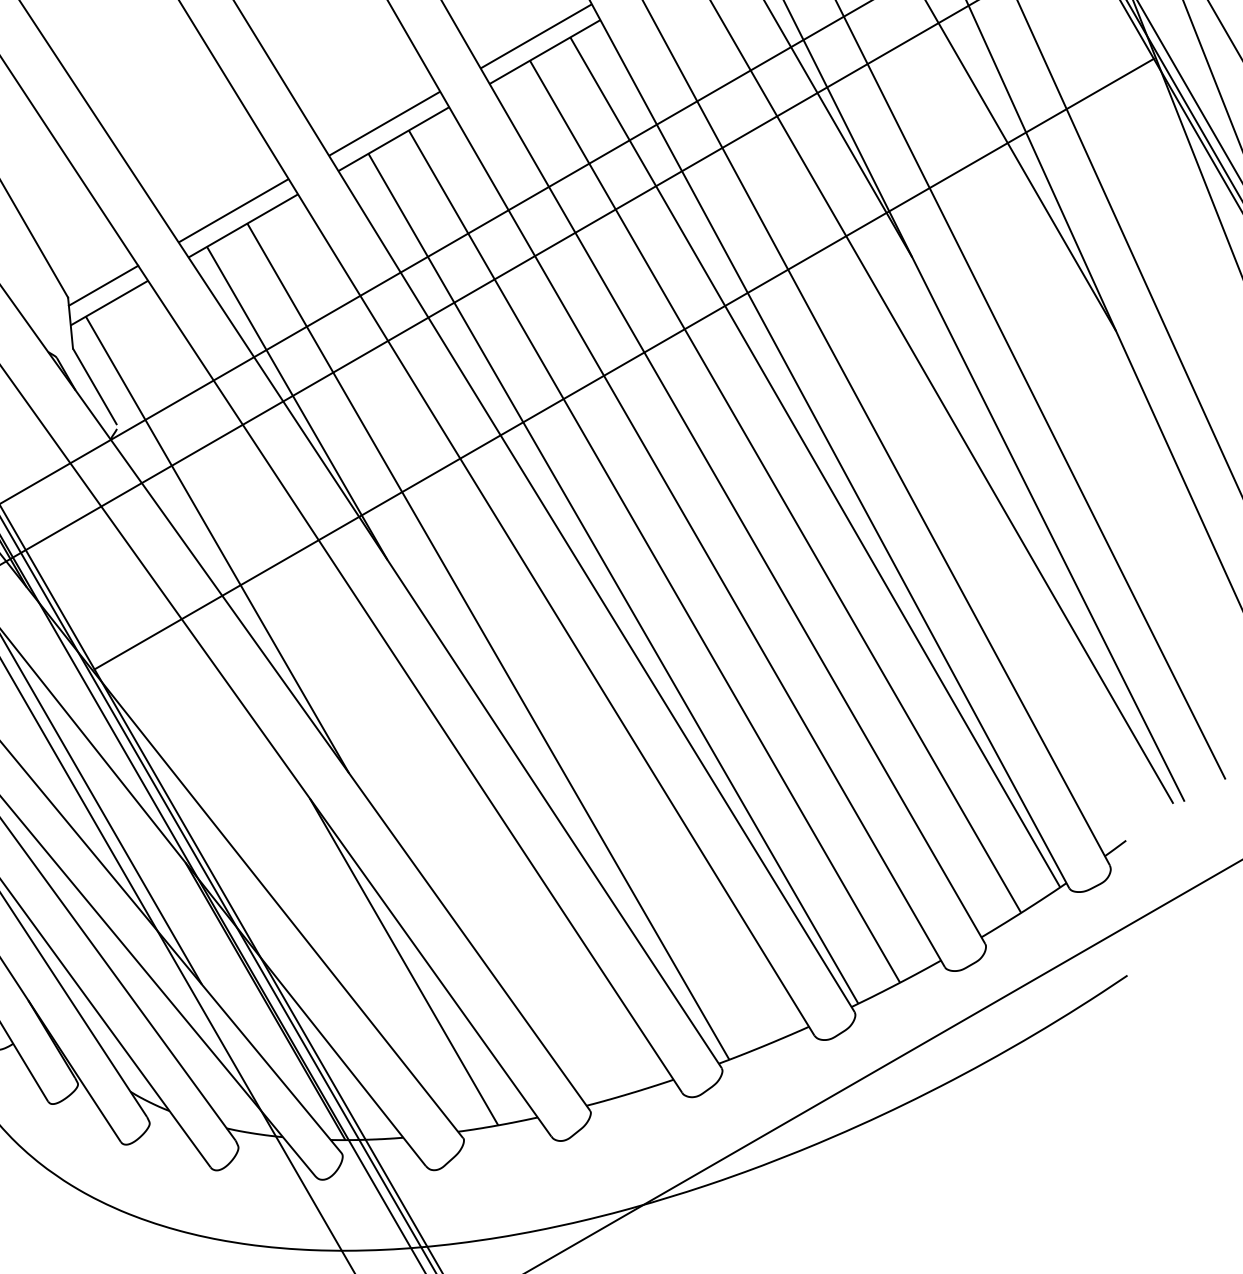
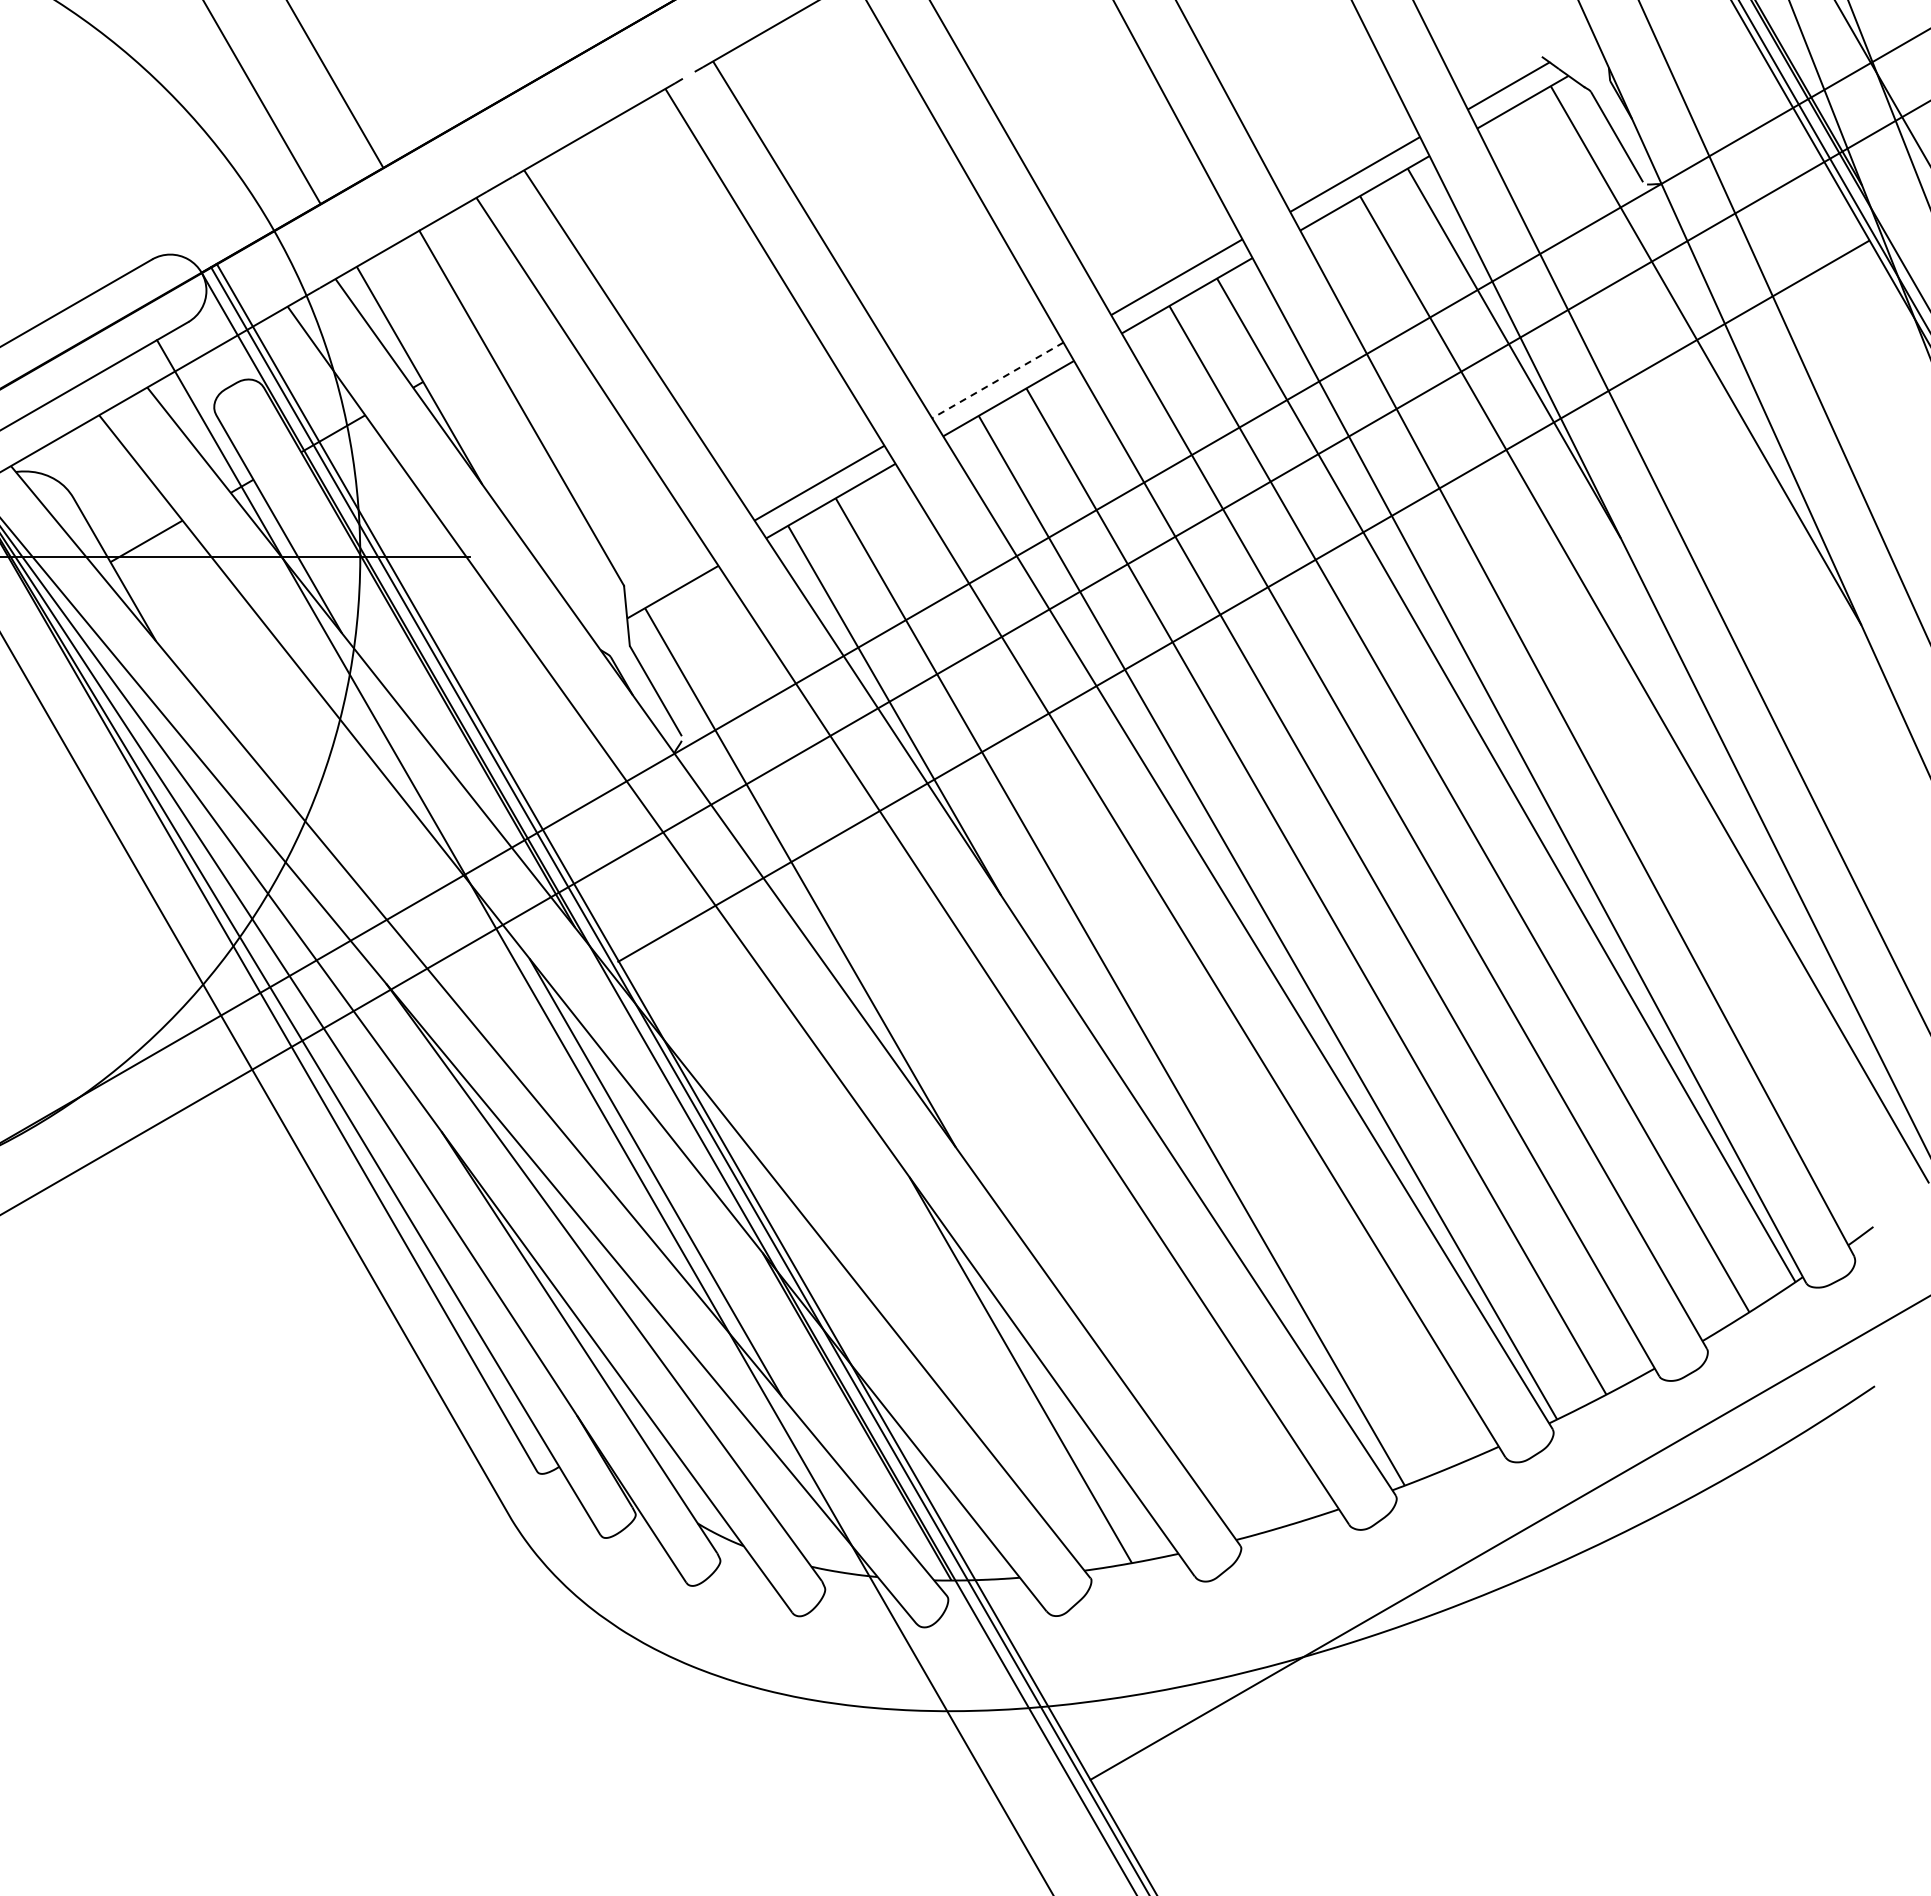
line: (384, 123) -> (997, 380), solid -> dashed
line: (103, 285) -> (665, 571), removed
line: (624, 363) -> (1243, 600), moved

